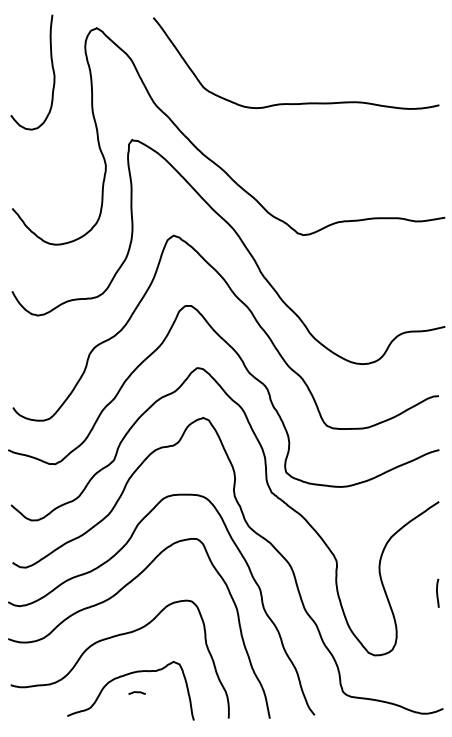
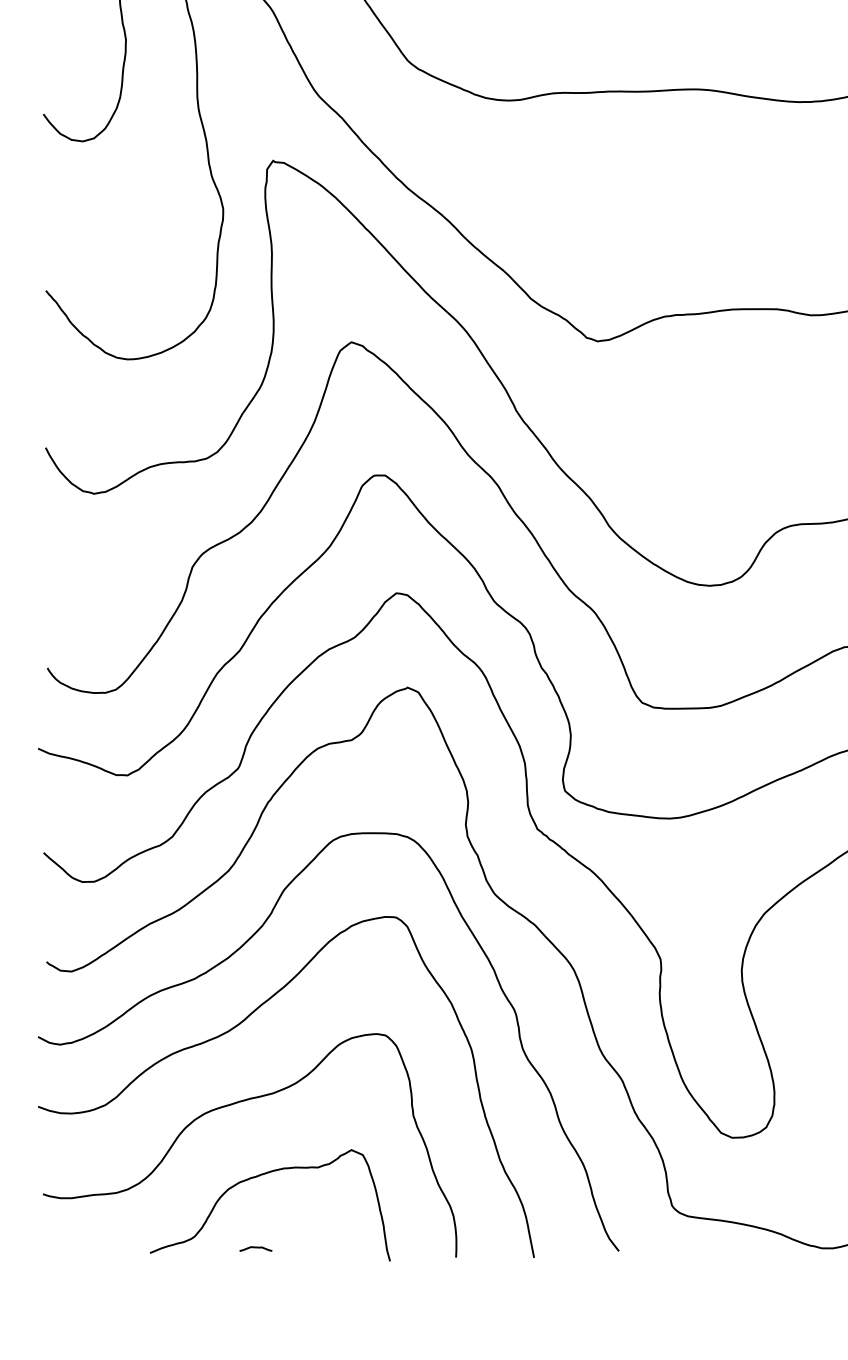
line: (136, 692) -> (254, 1247), moved

